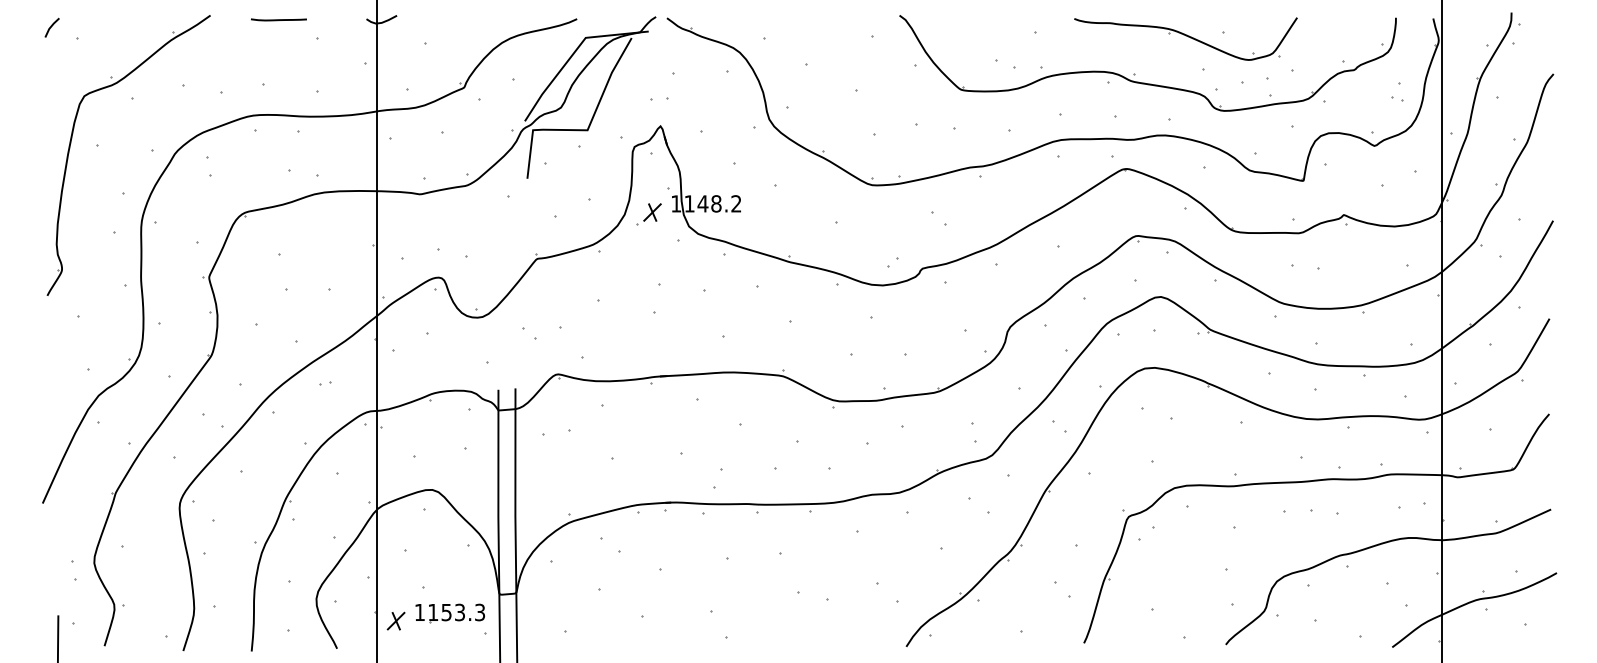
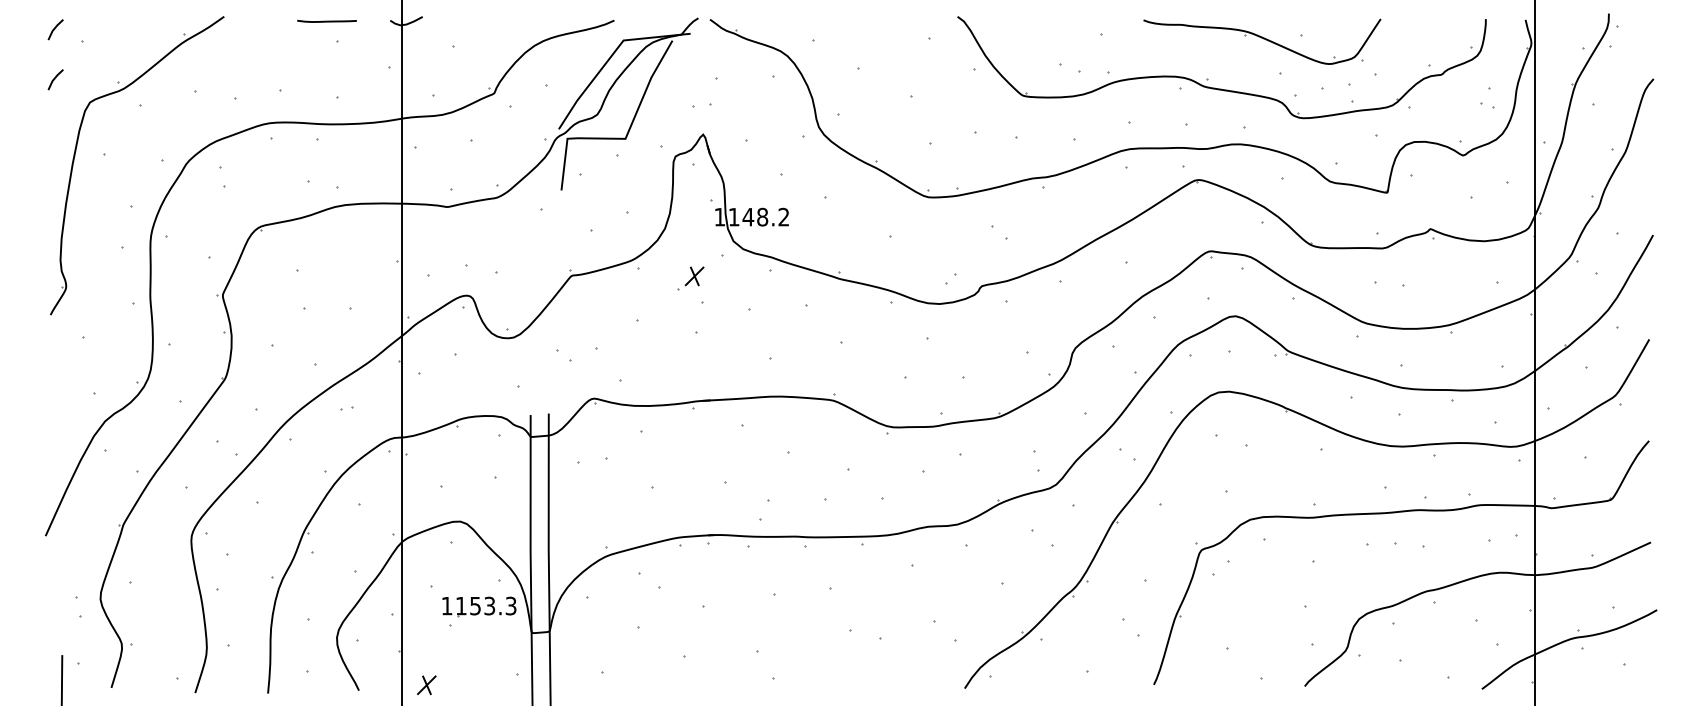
line: (278, 19) -> (326, 20), moved
line: (51, 74) -> (55, 79), added
part: (648, 214) -> (690, 278), moved
part: (450, 612) -> (479, 606), moved
part: (395, 621) -> (426, 685), moved

